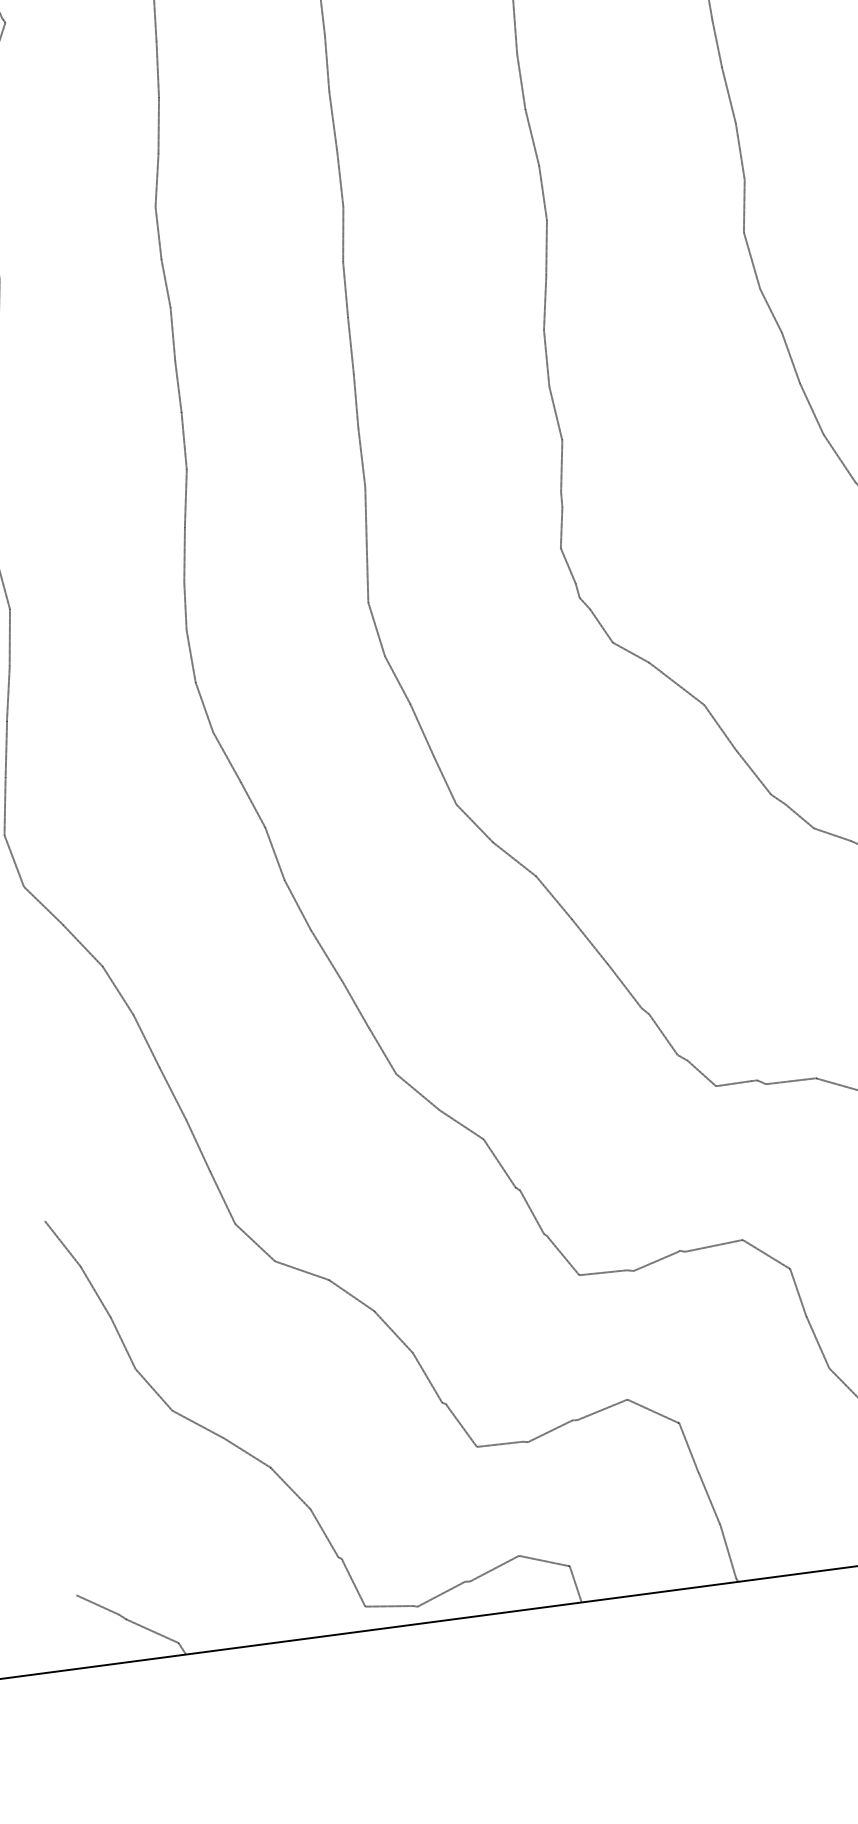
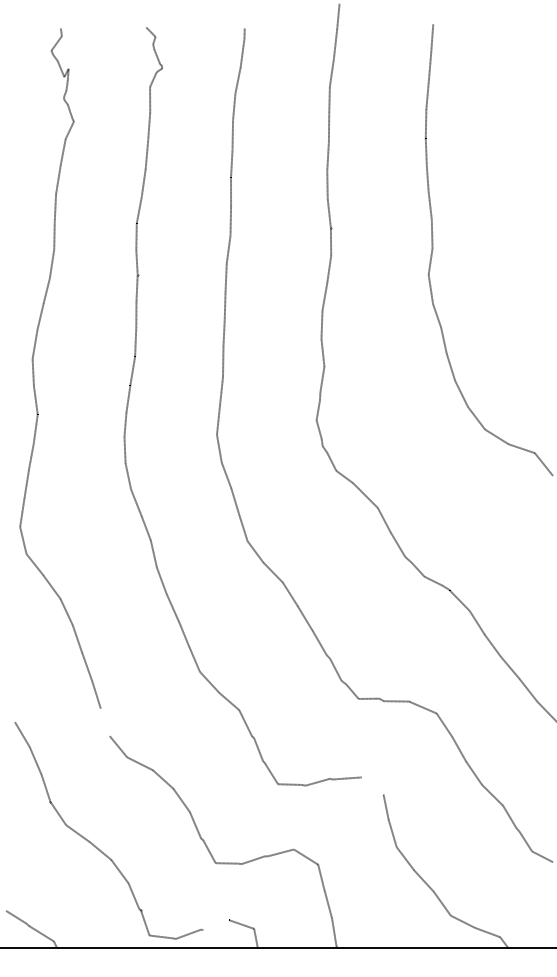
line: (221, 1198) -> (104, 722), removed
line: (765, 1253) -> (372, 785), removed
line: (494, 1567) -> (216, 924), removed

